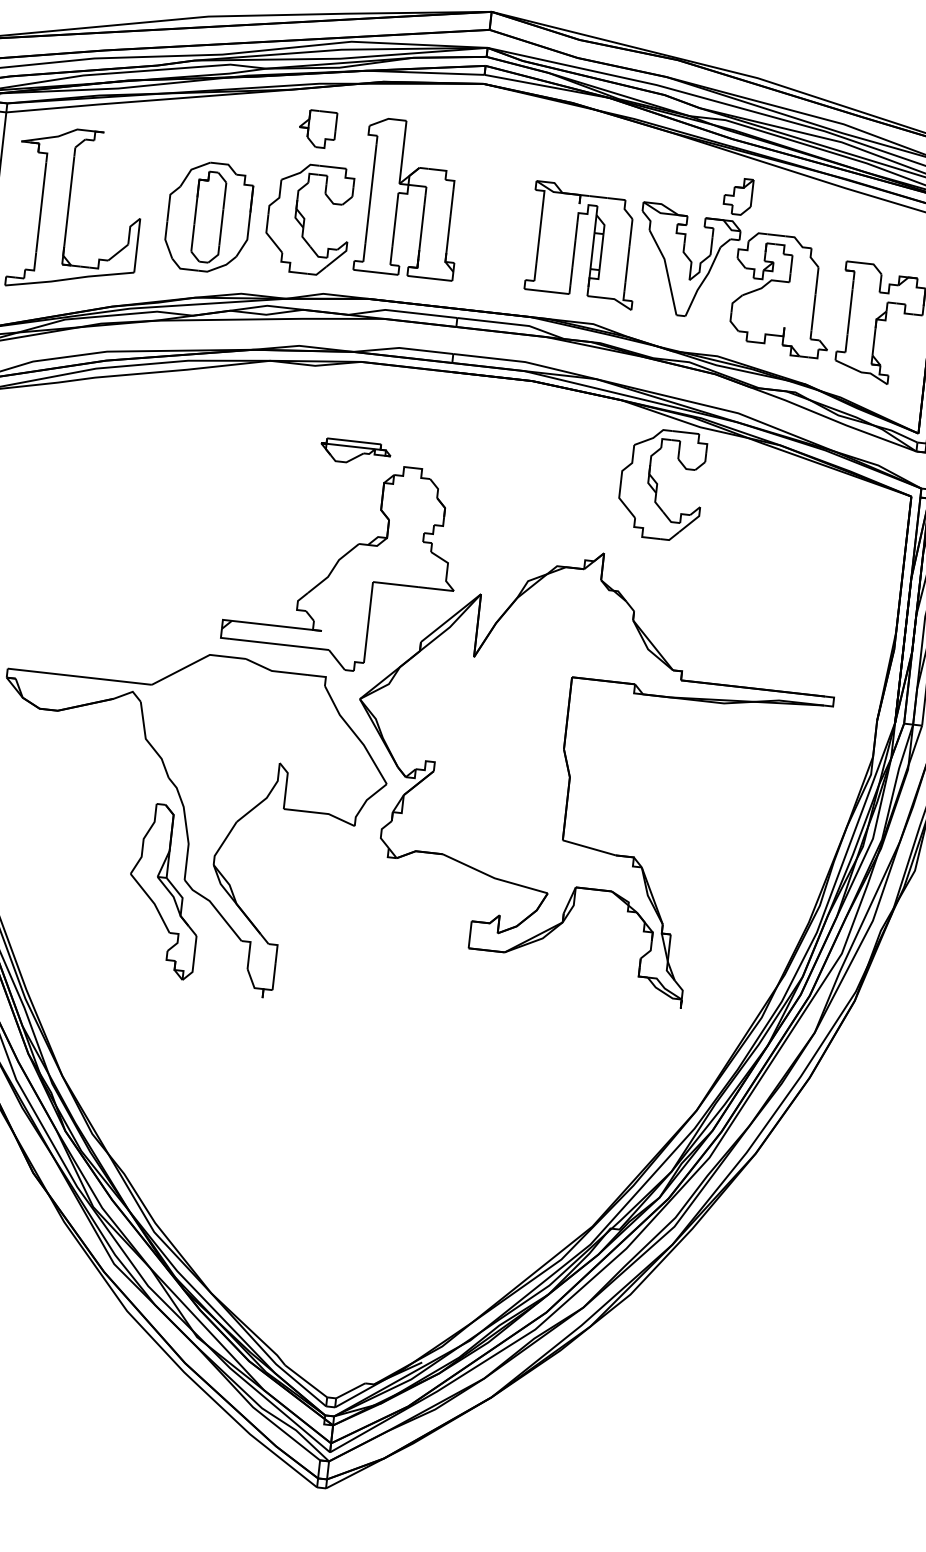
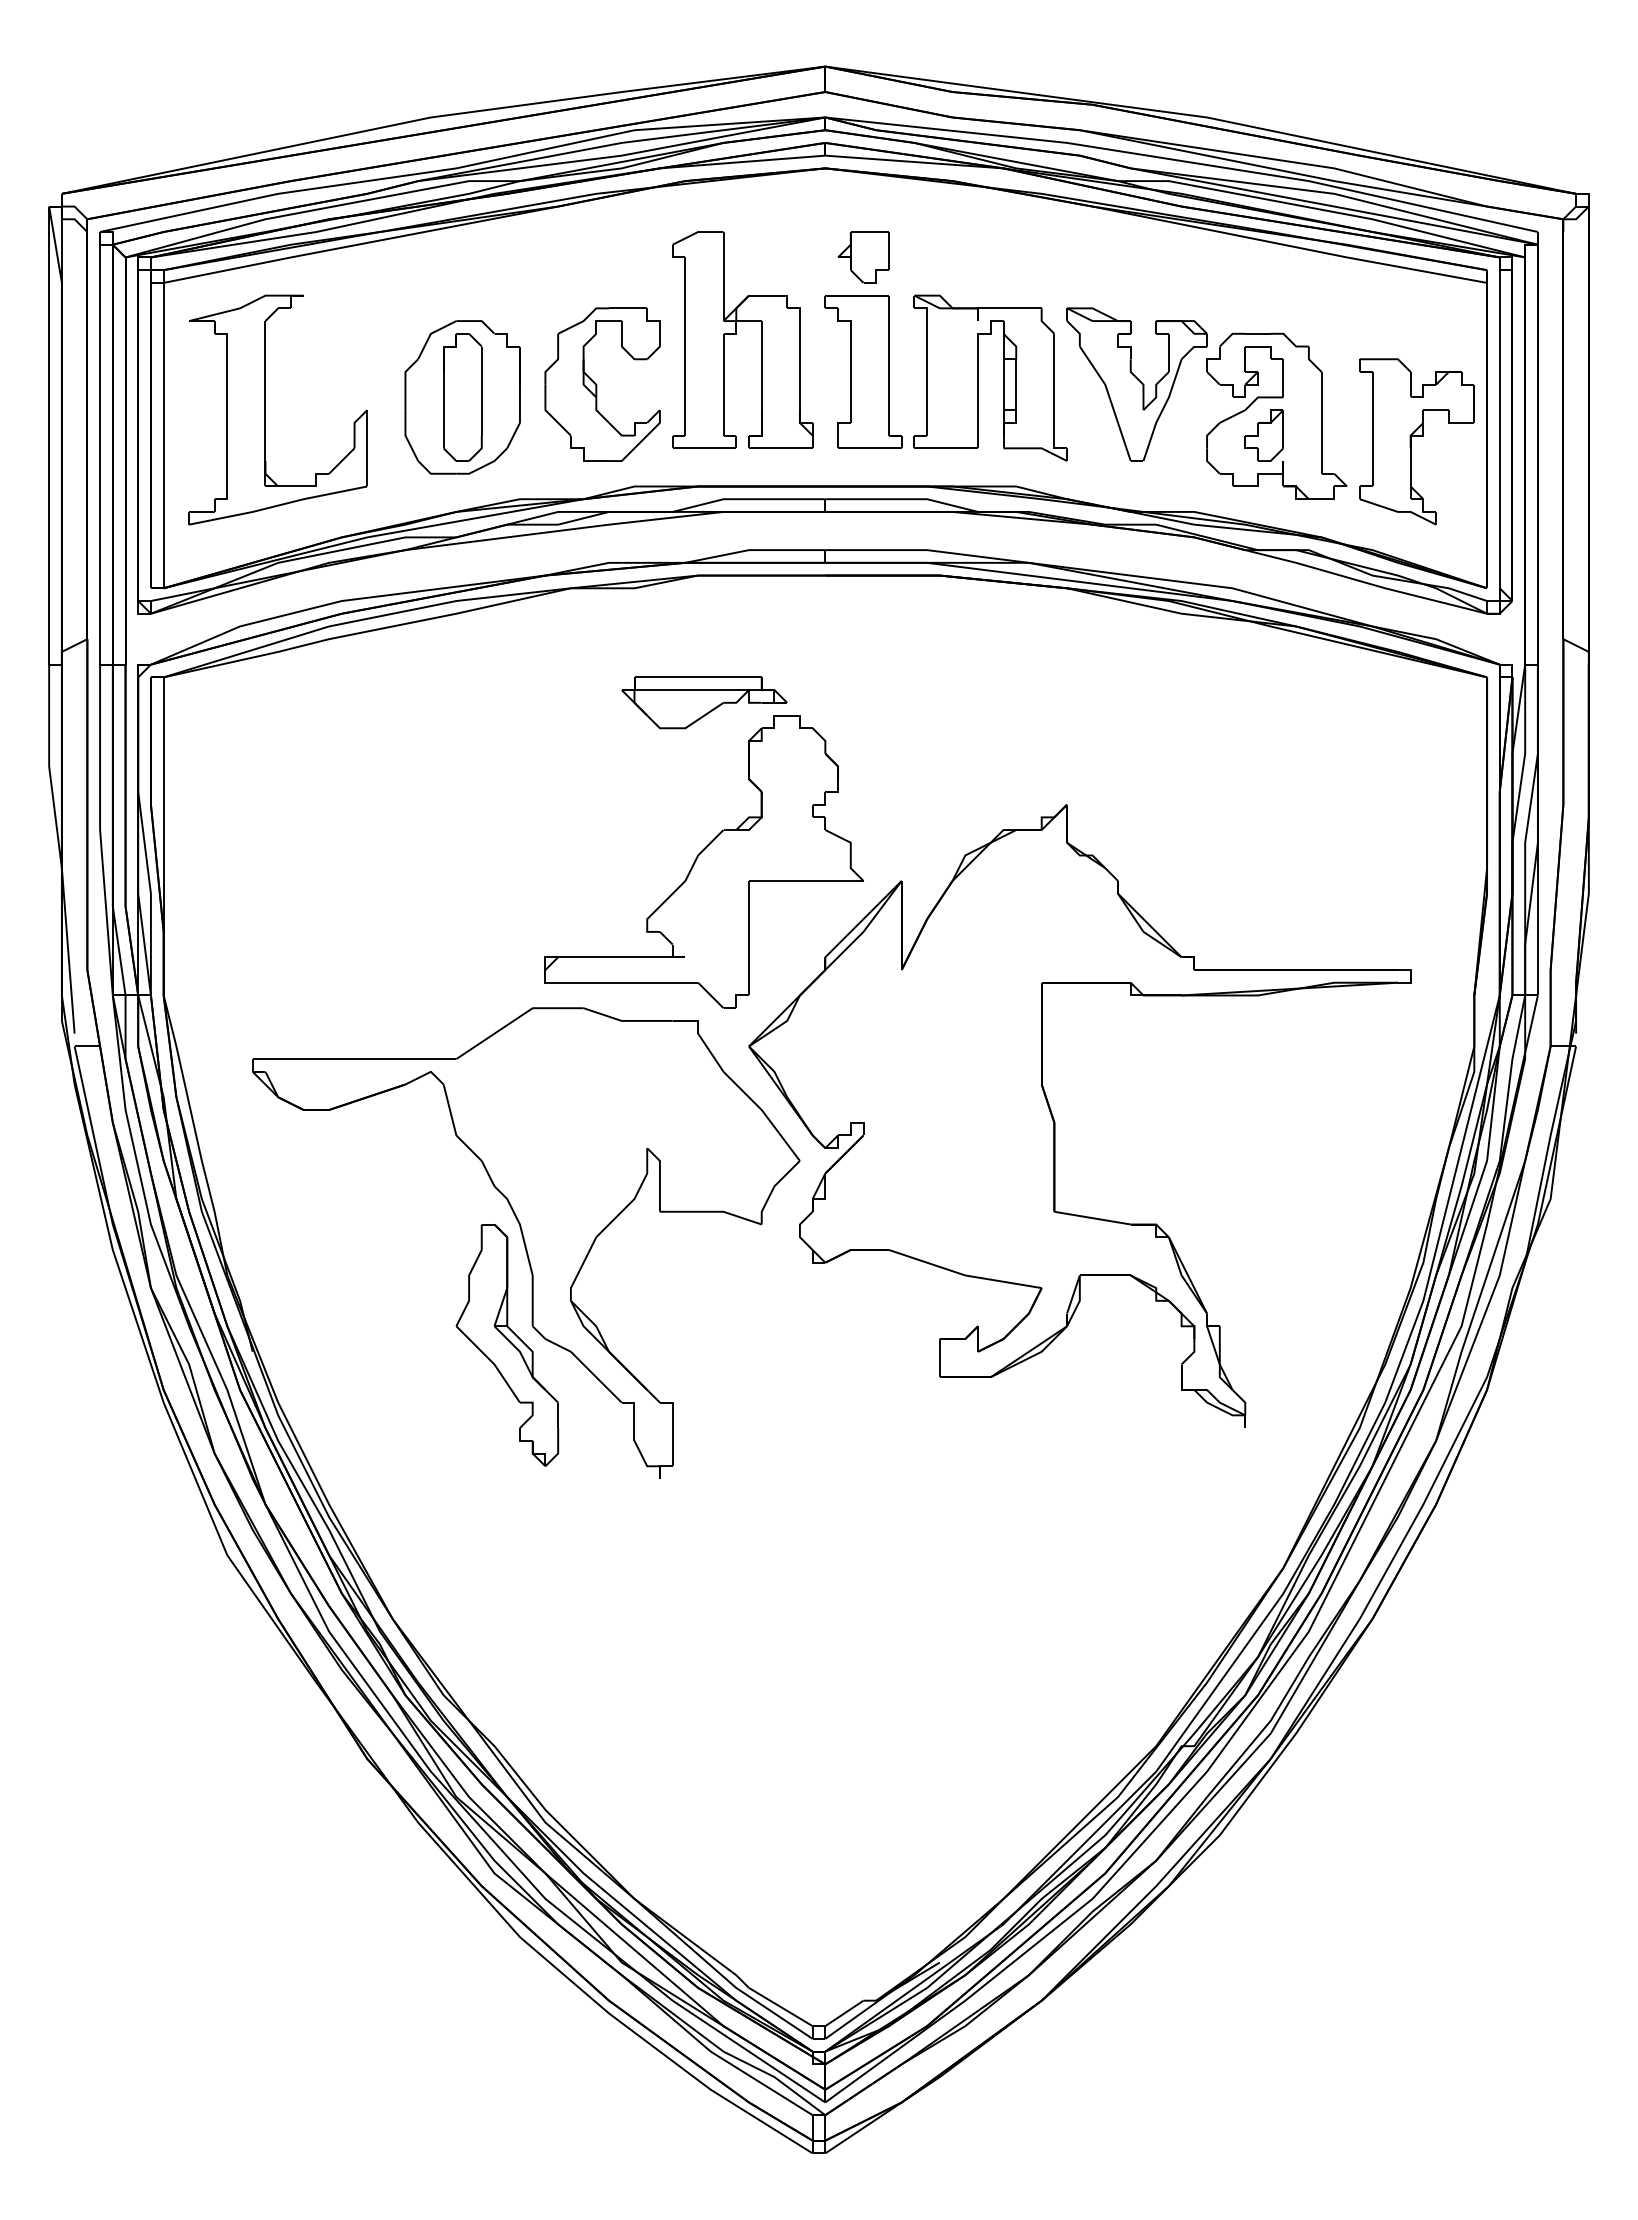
part: (317, 129) -> (863, 257), moved
part: (737, 196) -> (1263, 435), moved
part: (494, 230) -> (863, 371), added
part: (355, 452) -> (704, 702), size x1.67
part: (661, 484) -> (1136, 699), removed

